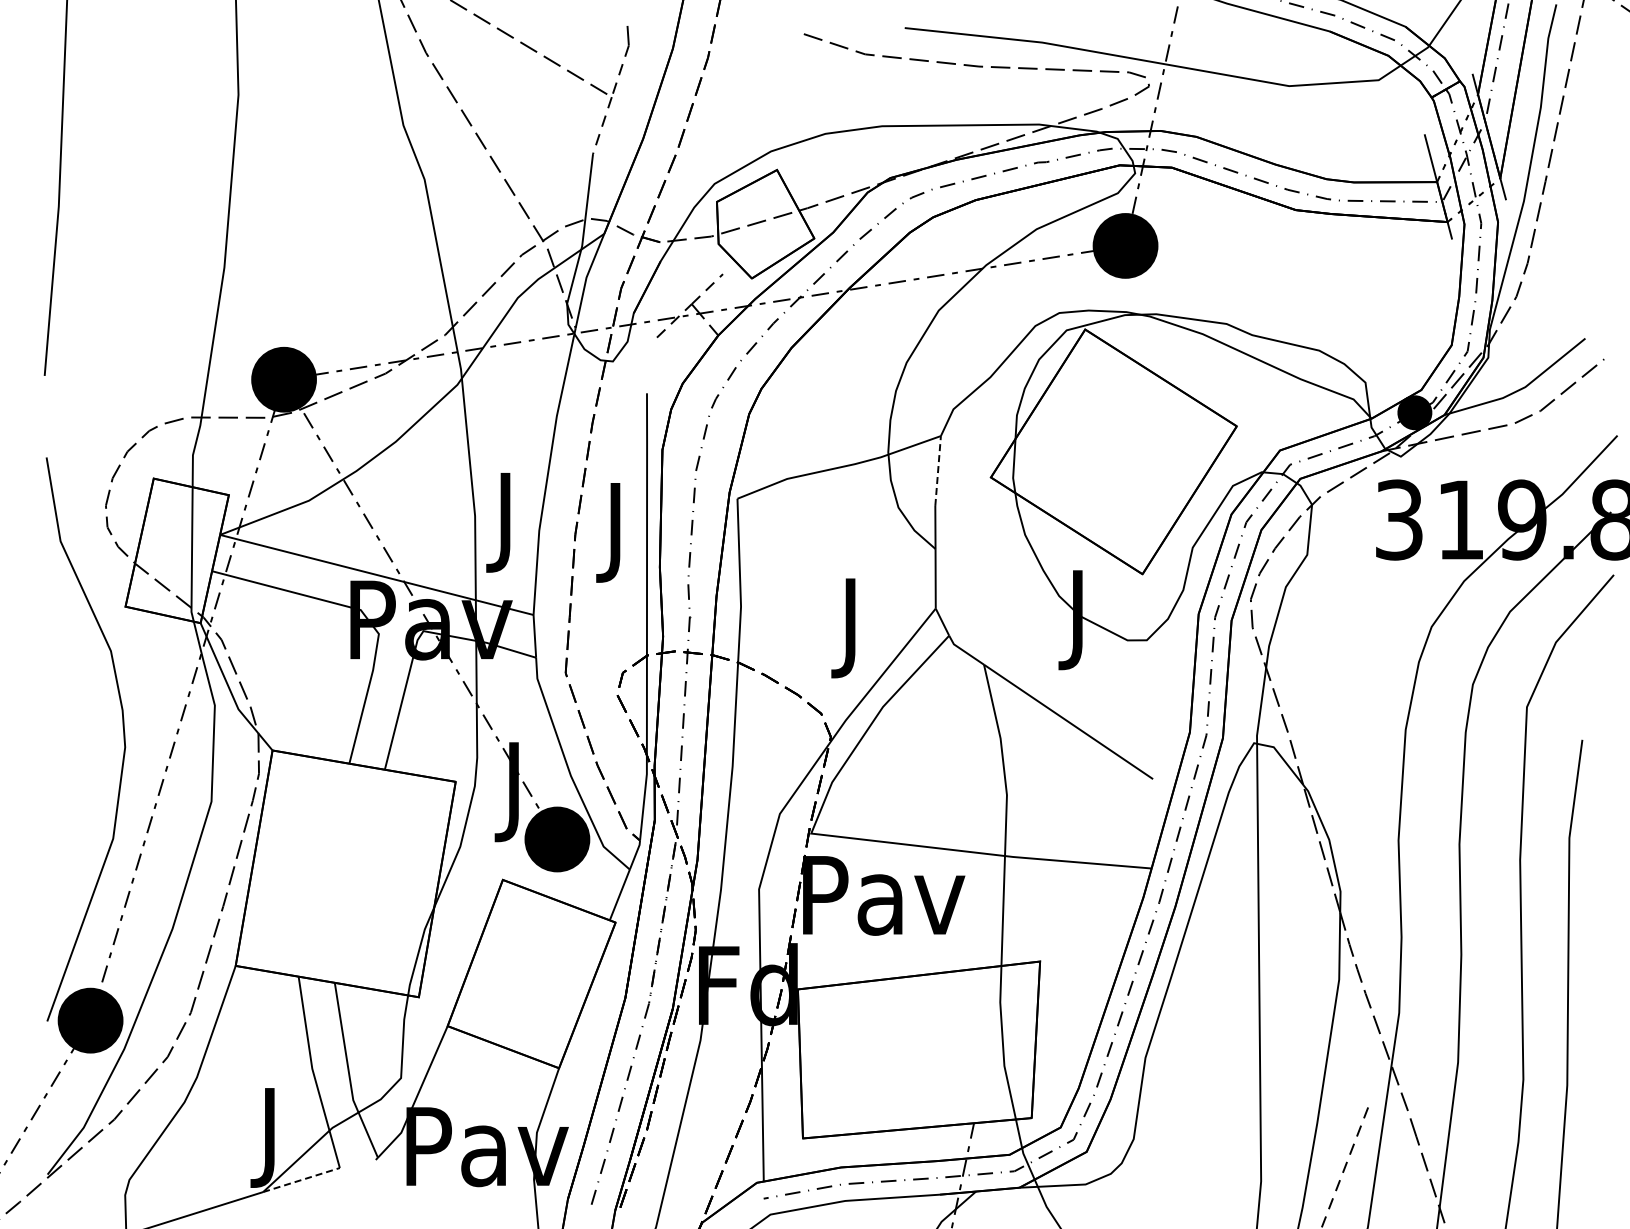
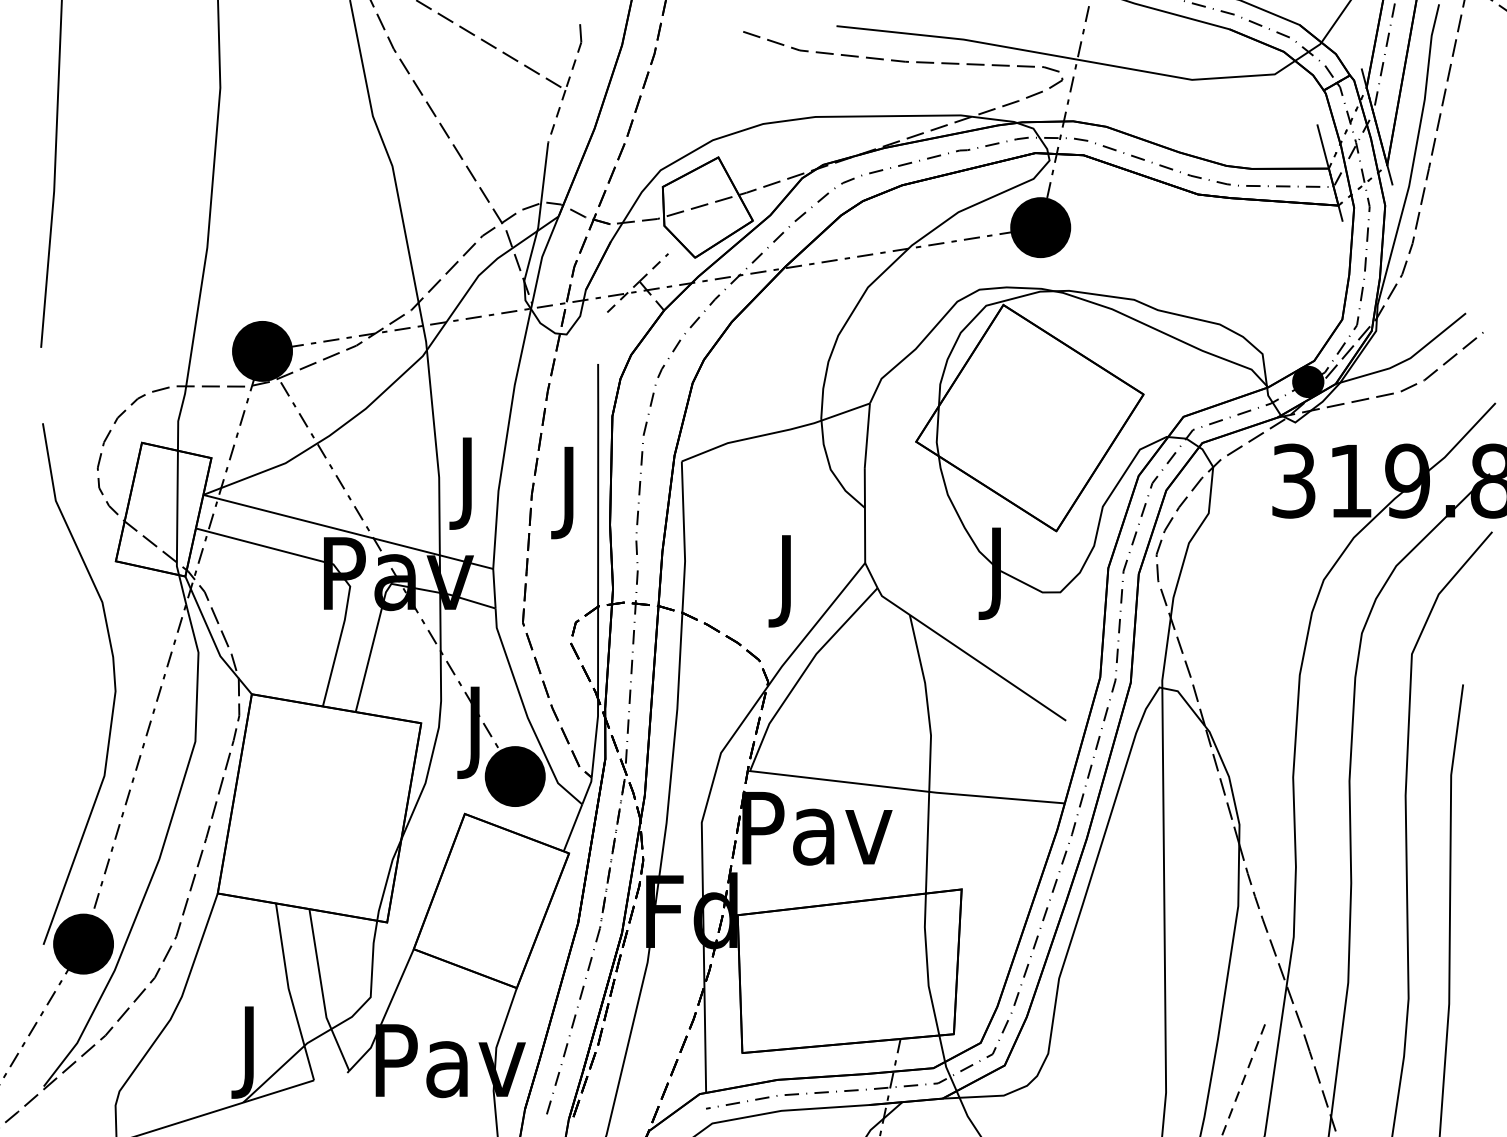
line: (938, 470) -> (867, 435), dashed -> solid
line: (301, 1179) -> (278, 1091), dashed -> solid

